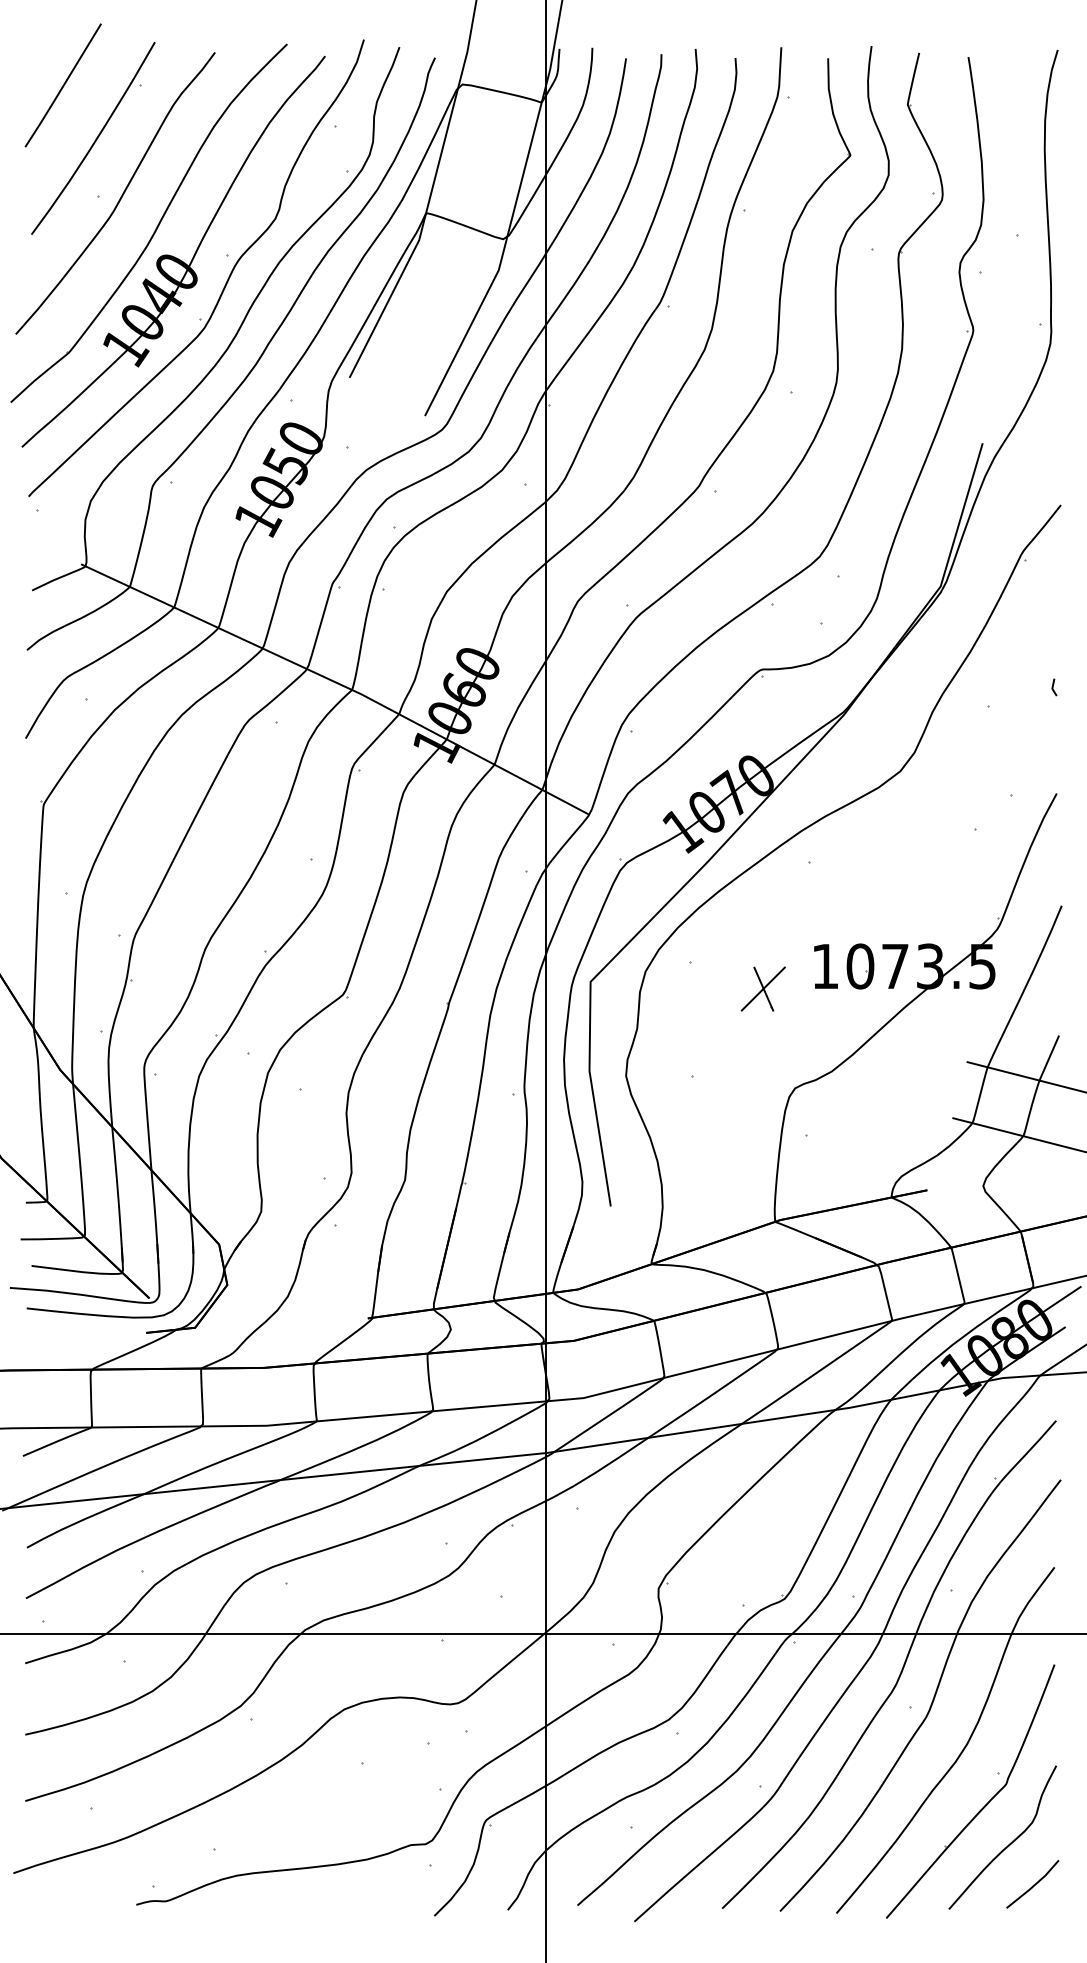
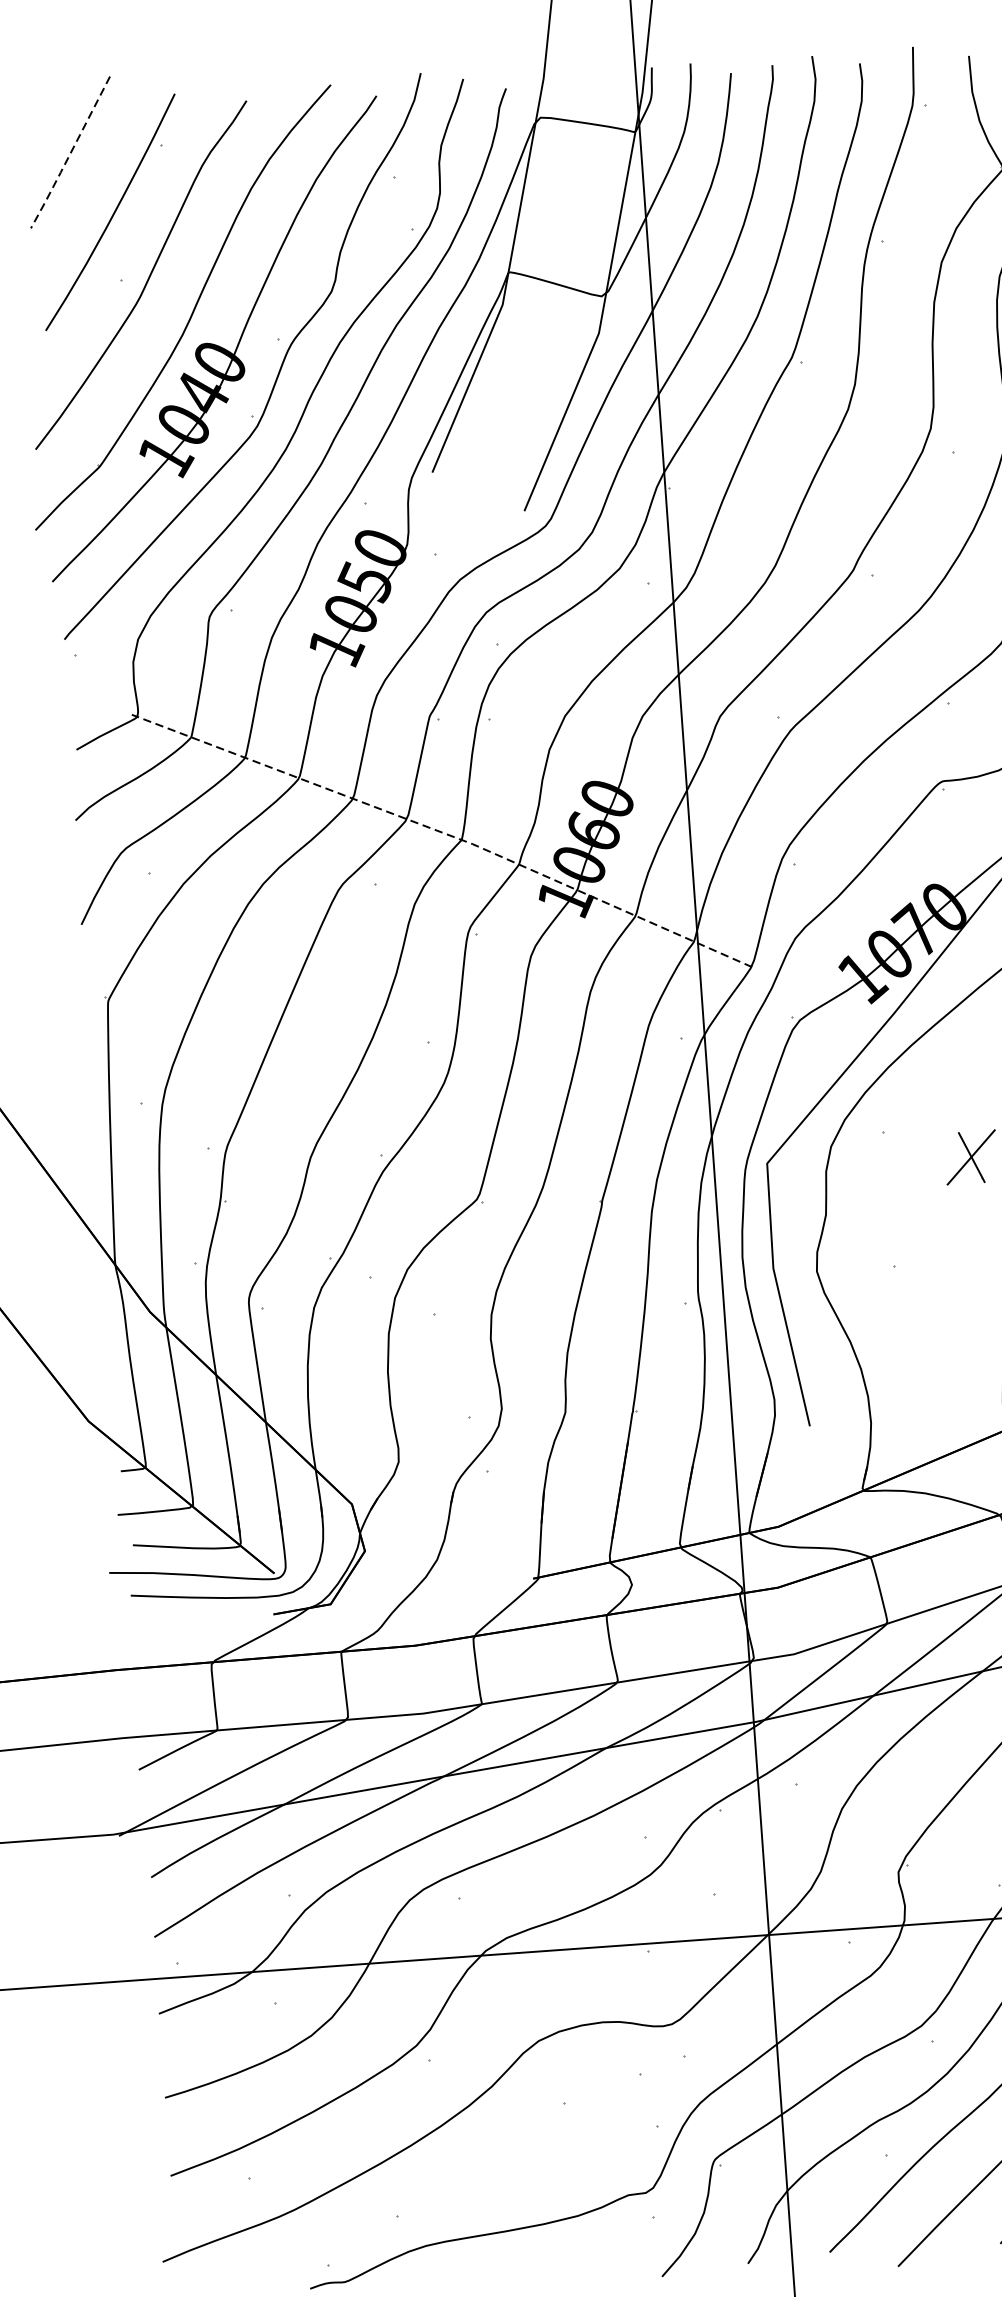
line: (62, 87) -> (69, 154), solid -> dashed
line: (338, 683) -> (445, 833), solid -> dashed

